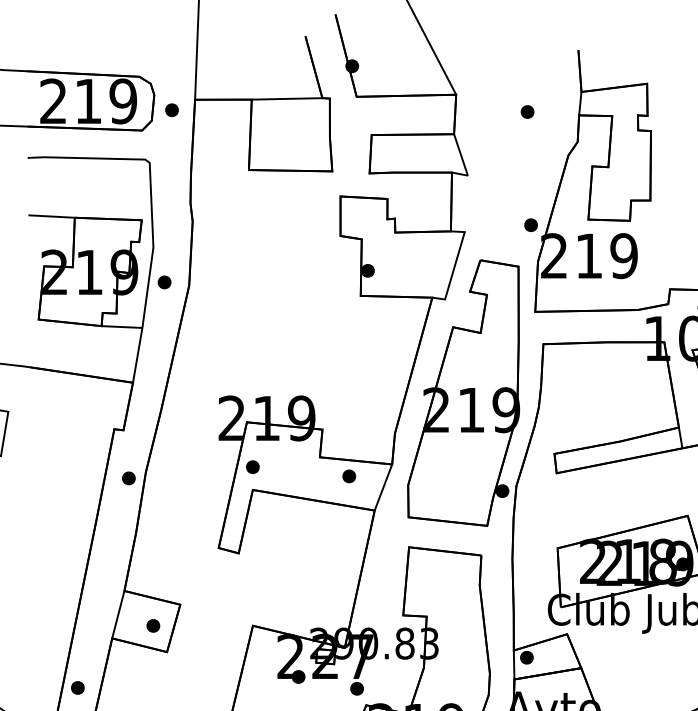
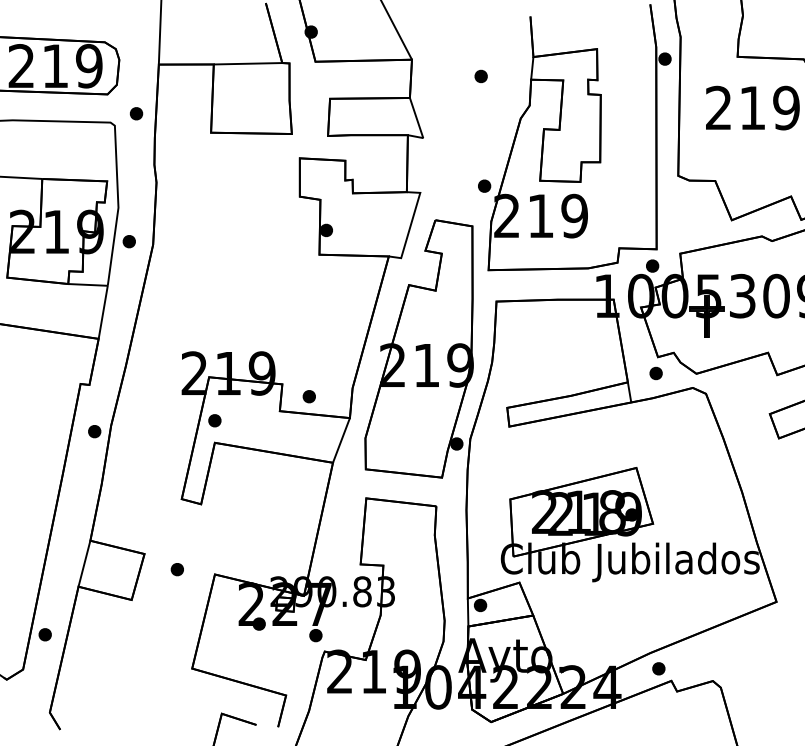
part: (172, 109) -> (136, 113), moved
part: (348, 476) -> (308, 396), moved
part: (152, 625) -> (176, 569), moved

